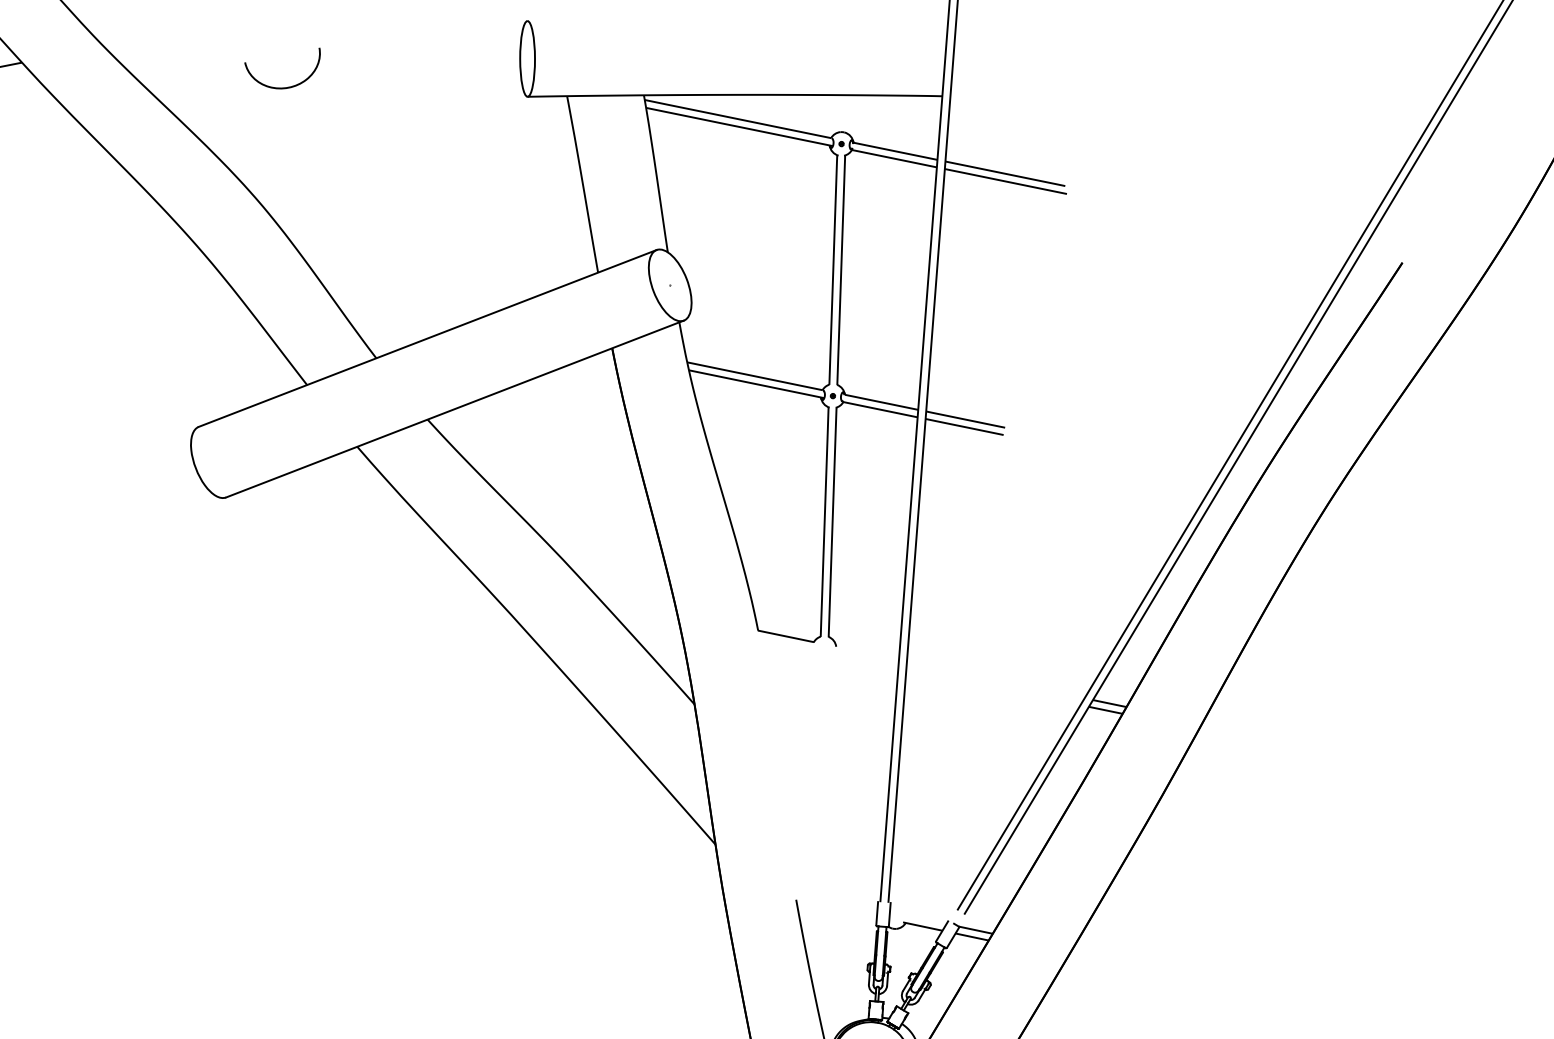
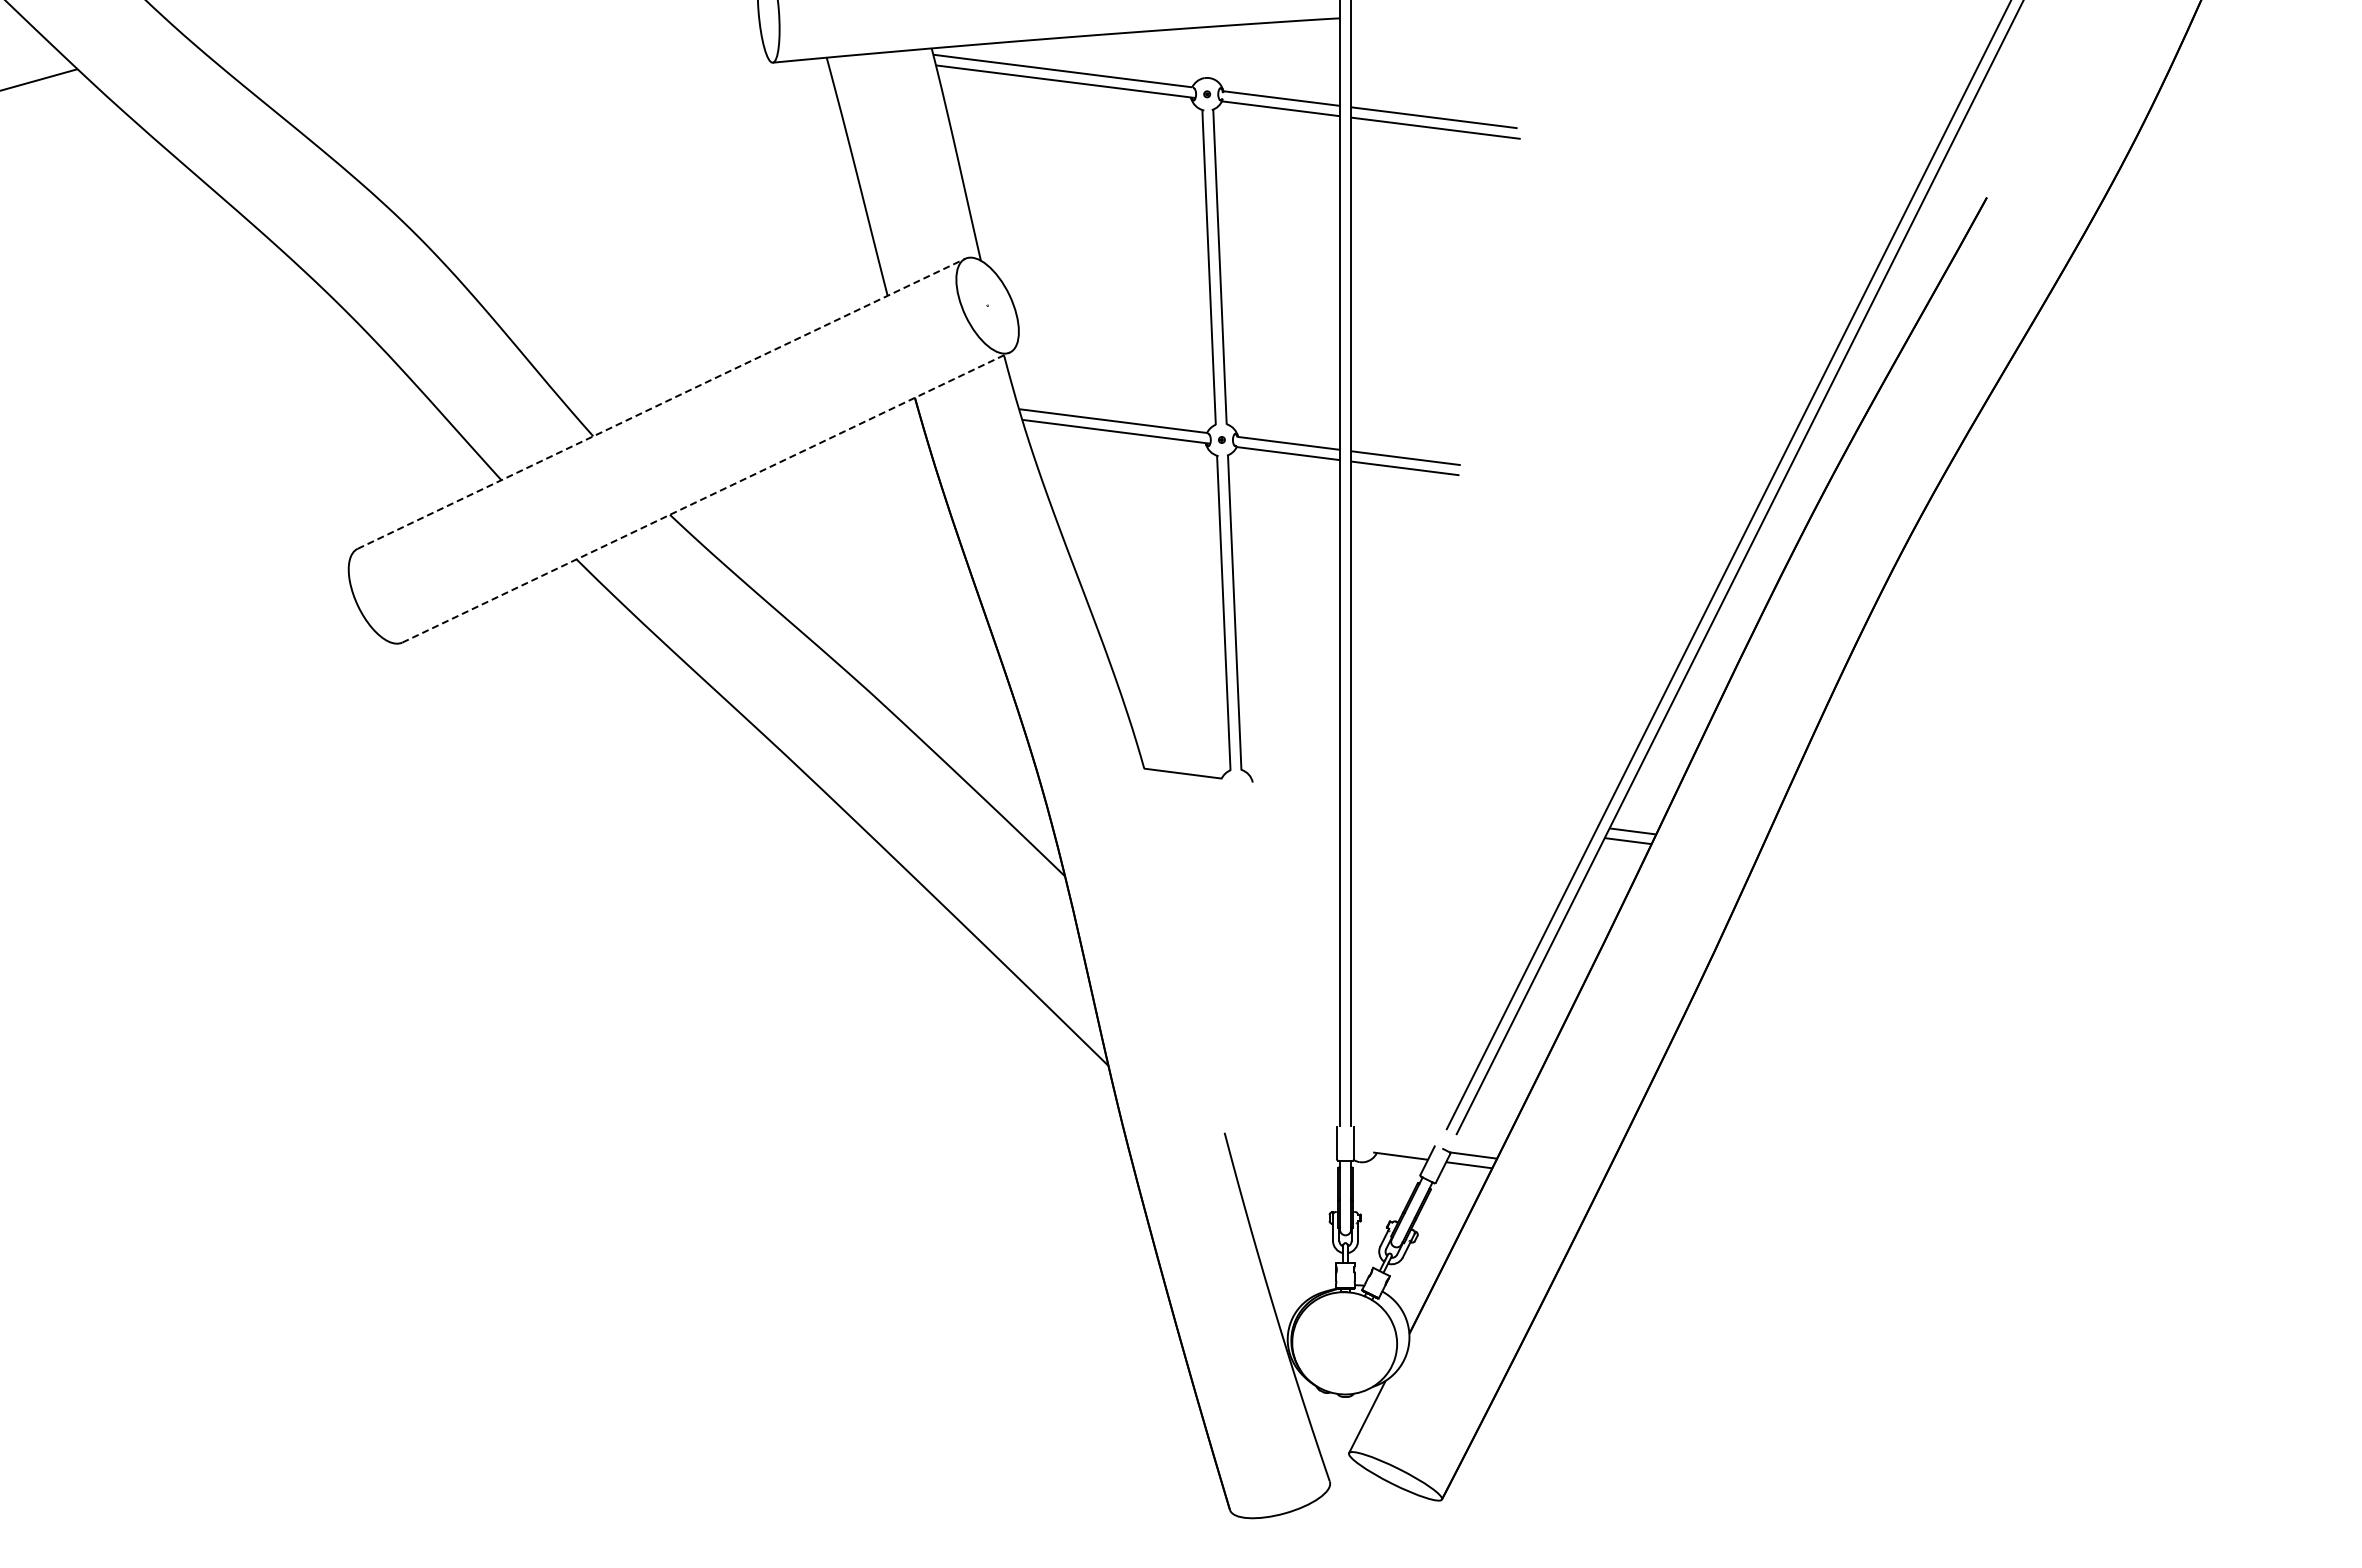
curve: (284, 87) -> (438, 75), removed
line: (427, 338) -> (661, 403), solid -> dashed
line: (455, 409) -> (706, 497), solid -> dashed

